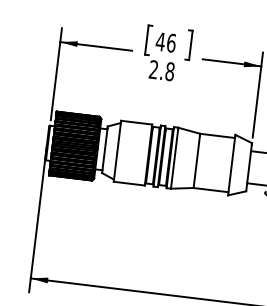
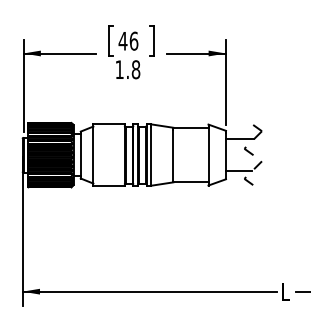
text: (153, 69) -> (119, 69), 2.8 -> 1.8

